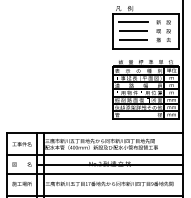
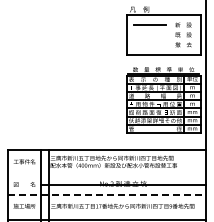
line: (133, 30) -> (149, 34), removed
line: (133, 39) -> (149, 44), removed
line: (95, 155) -> (106, 174), removed
line: (95, 173) -> (106, 194), solid -> dashed

